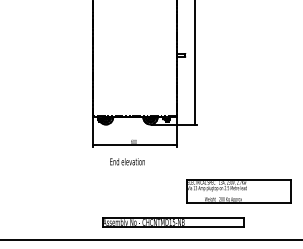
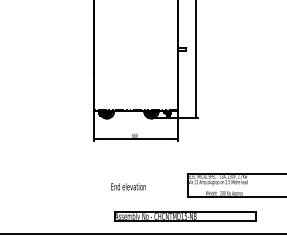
text: (127, 161) -> (128, 186), moved
part: (173, 222) -> (185, 216), moved

